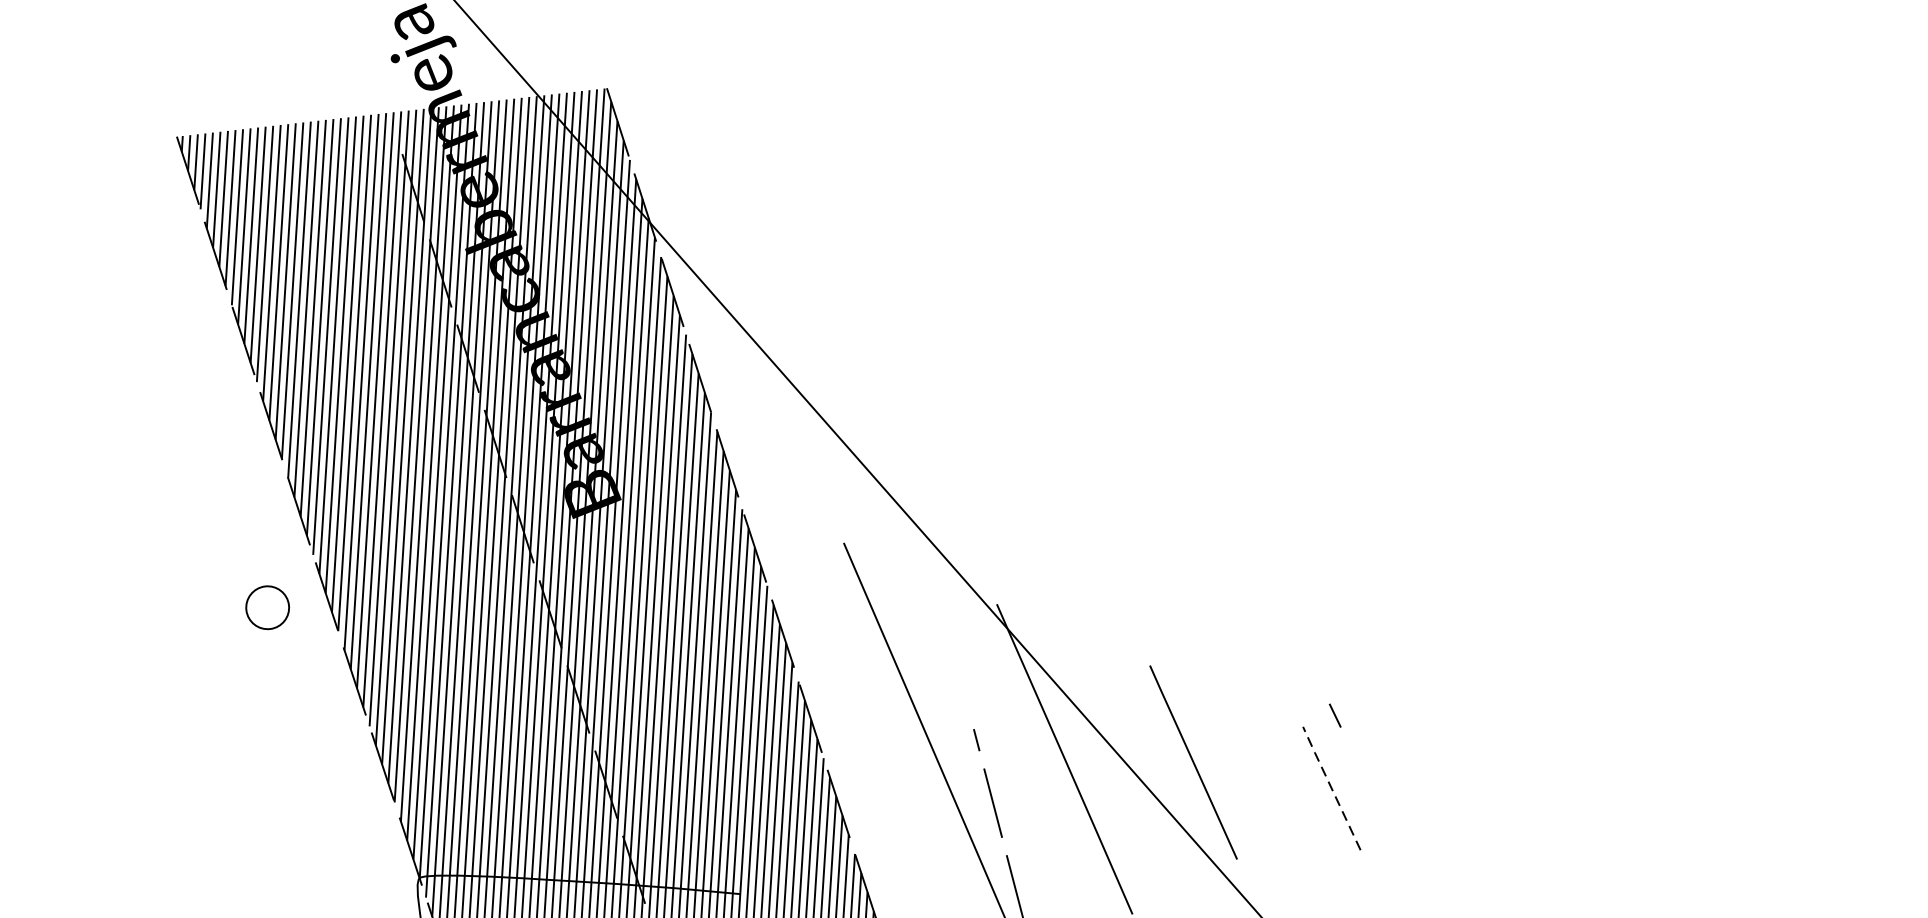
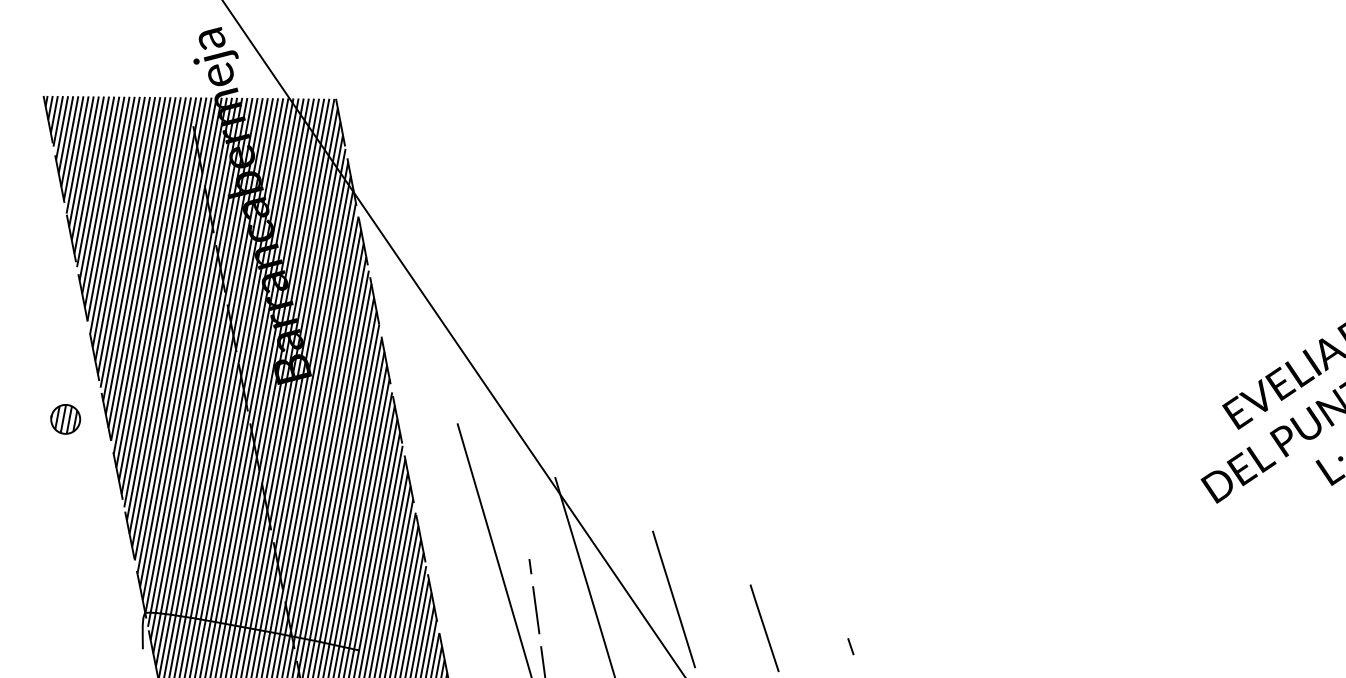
hatch: (265, 606) -> (64, 418), added
line: (1334, 715) -> (850, 646), moved
line: (1331, 787) -> (764, 627), dashed -> solid

